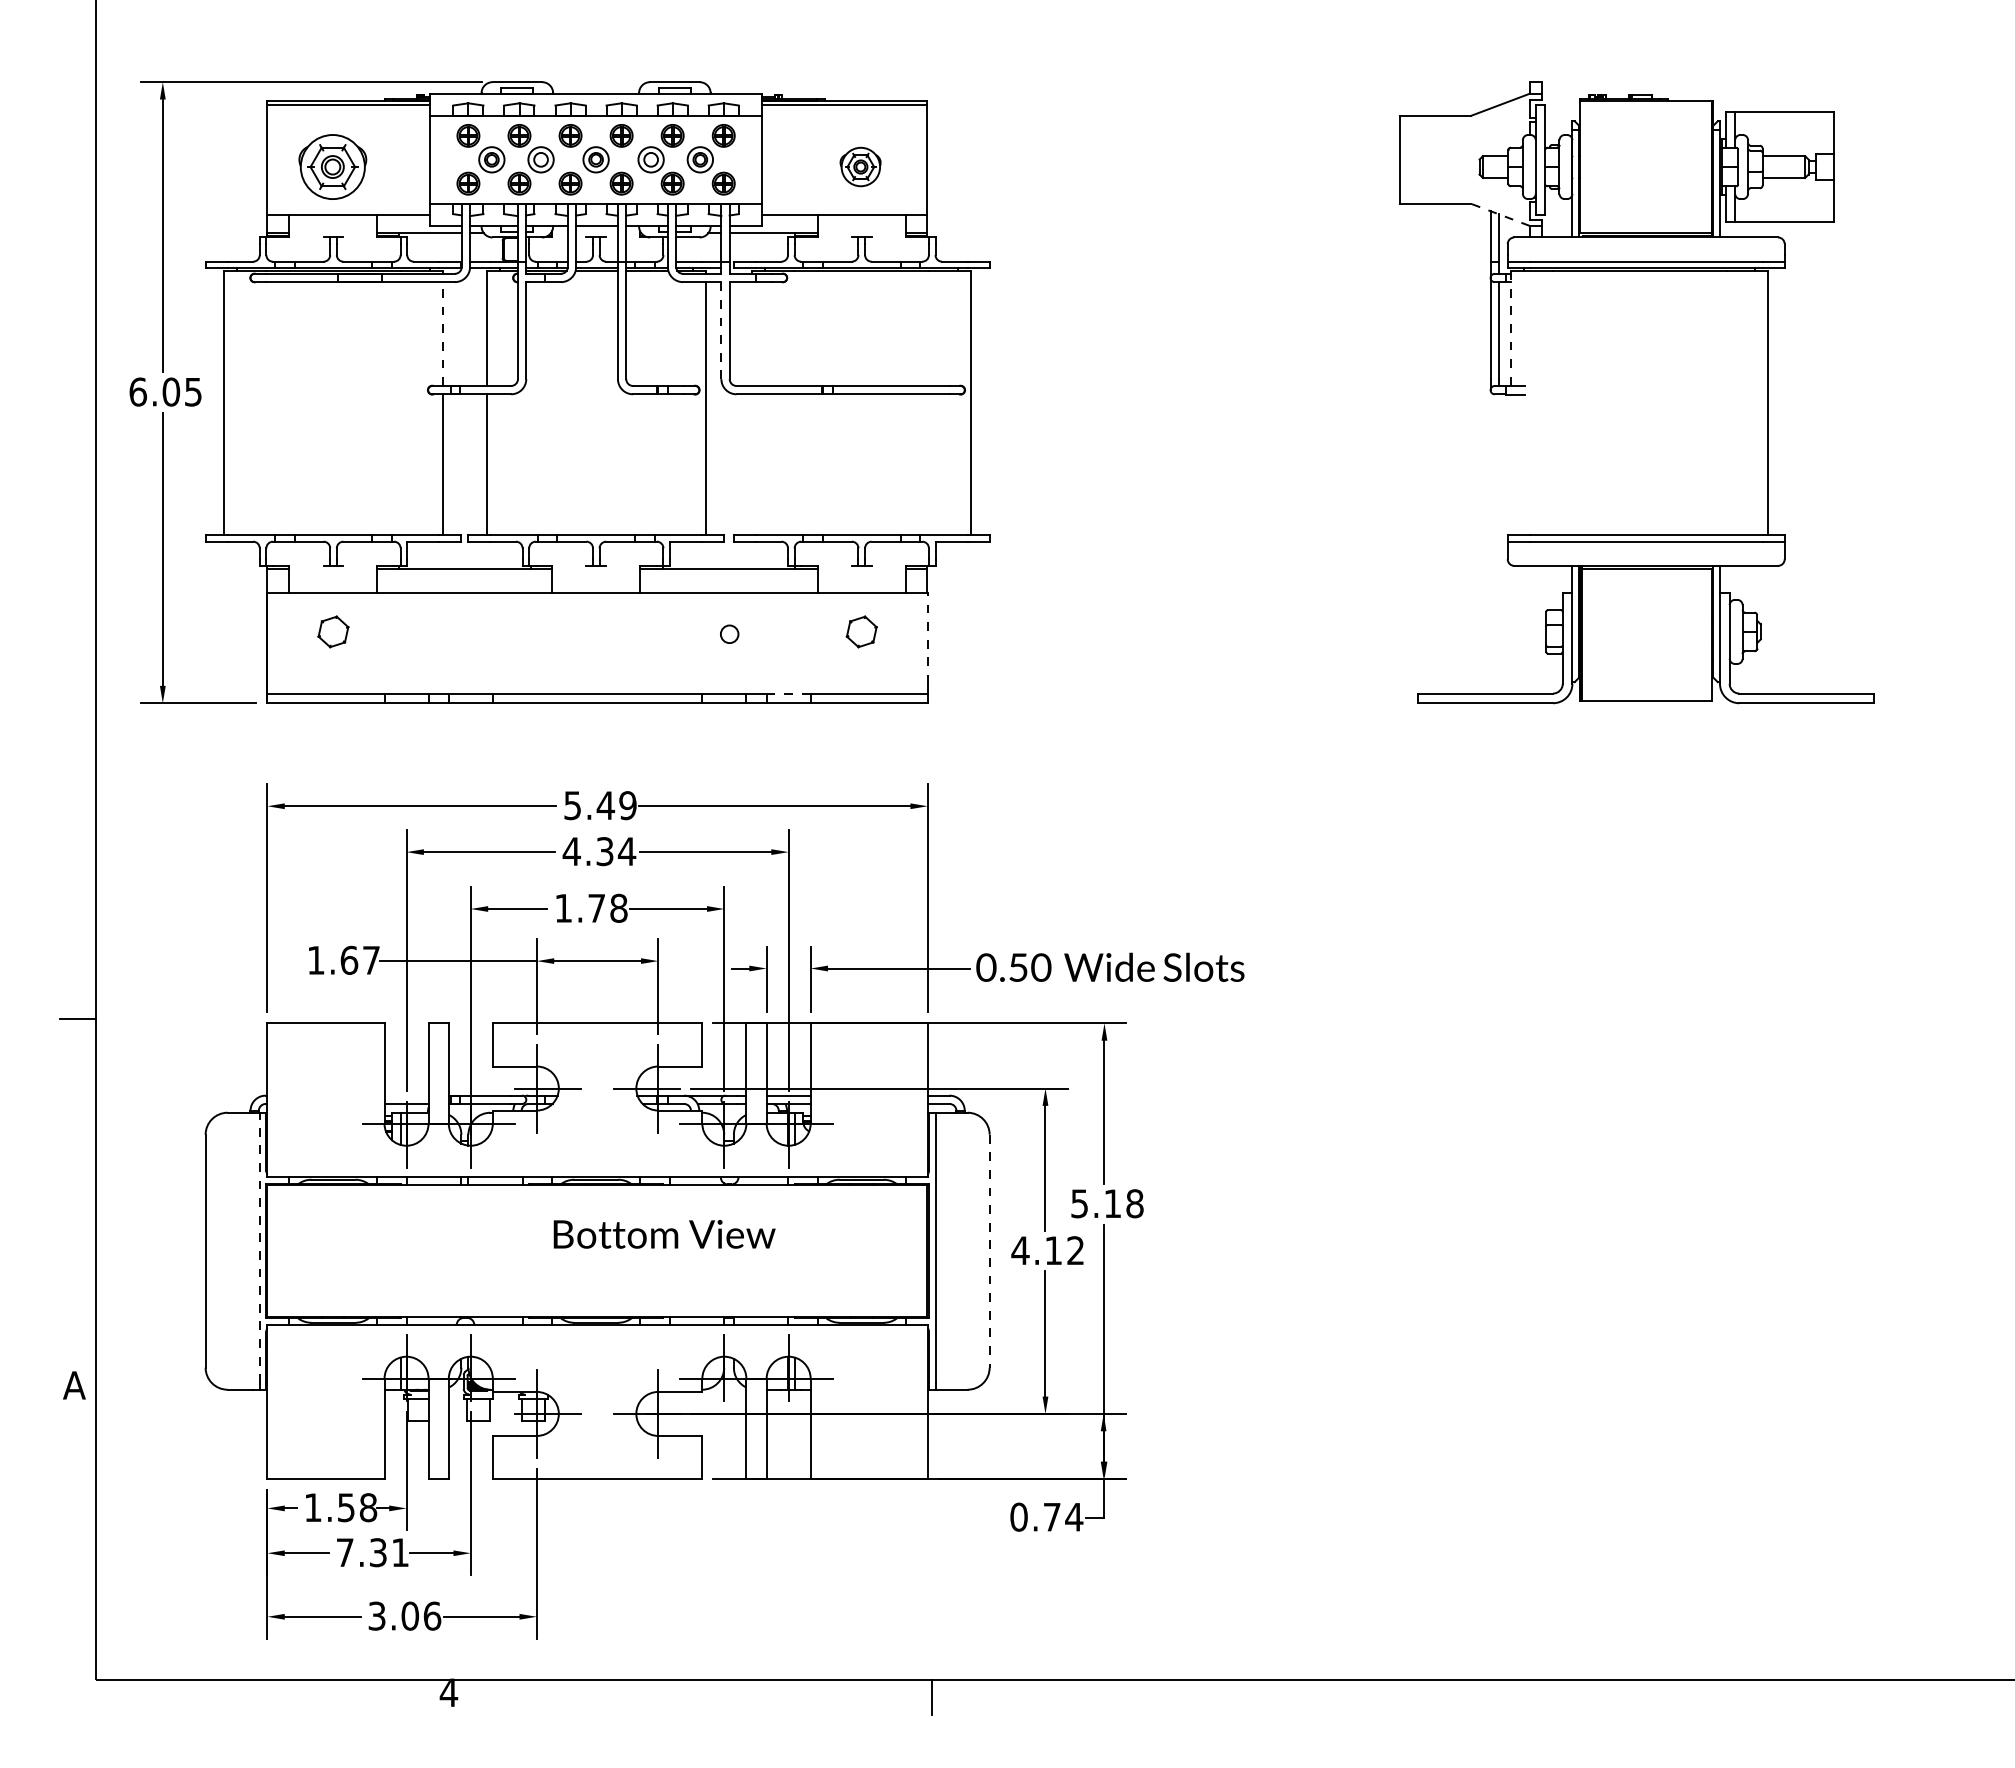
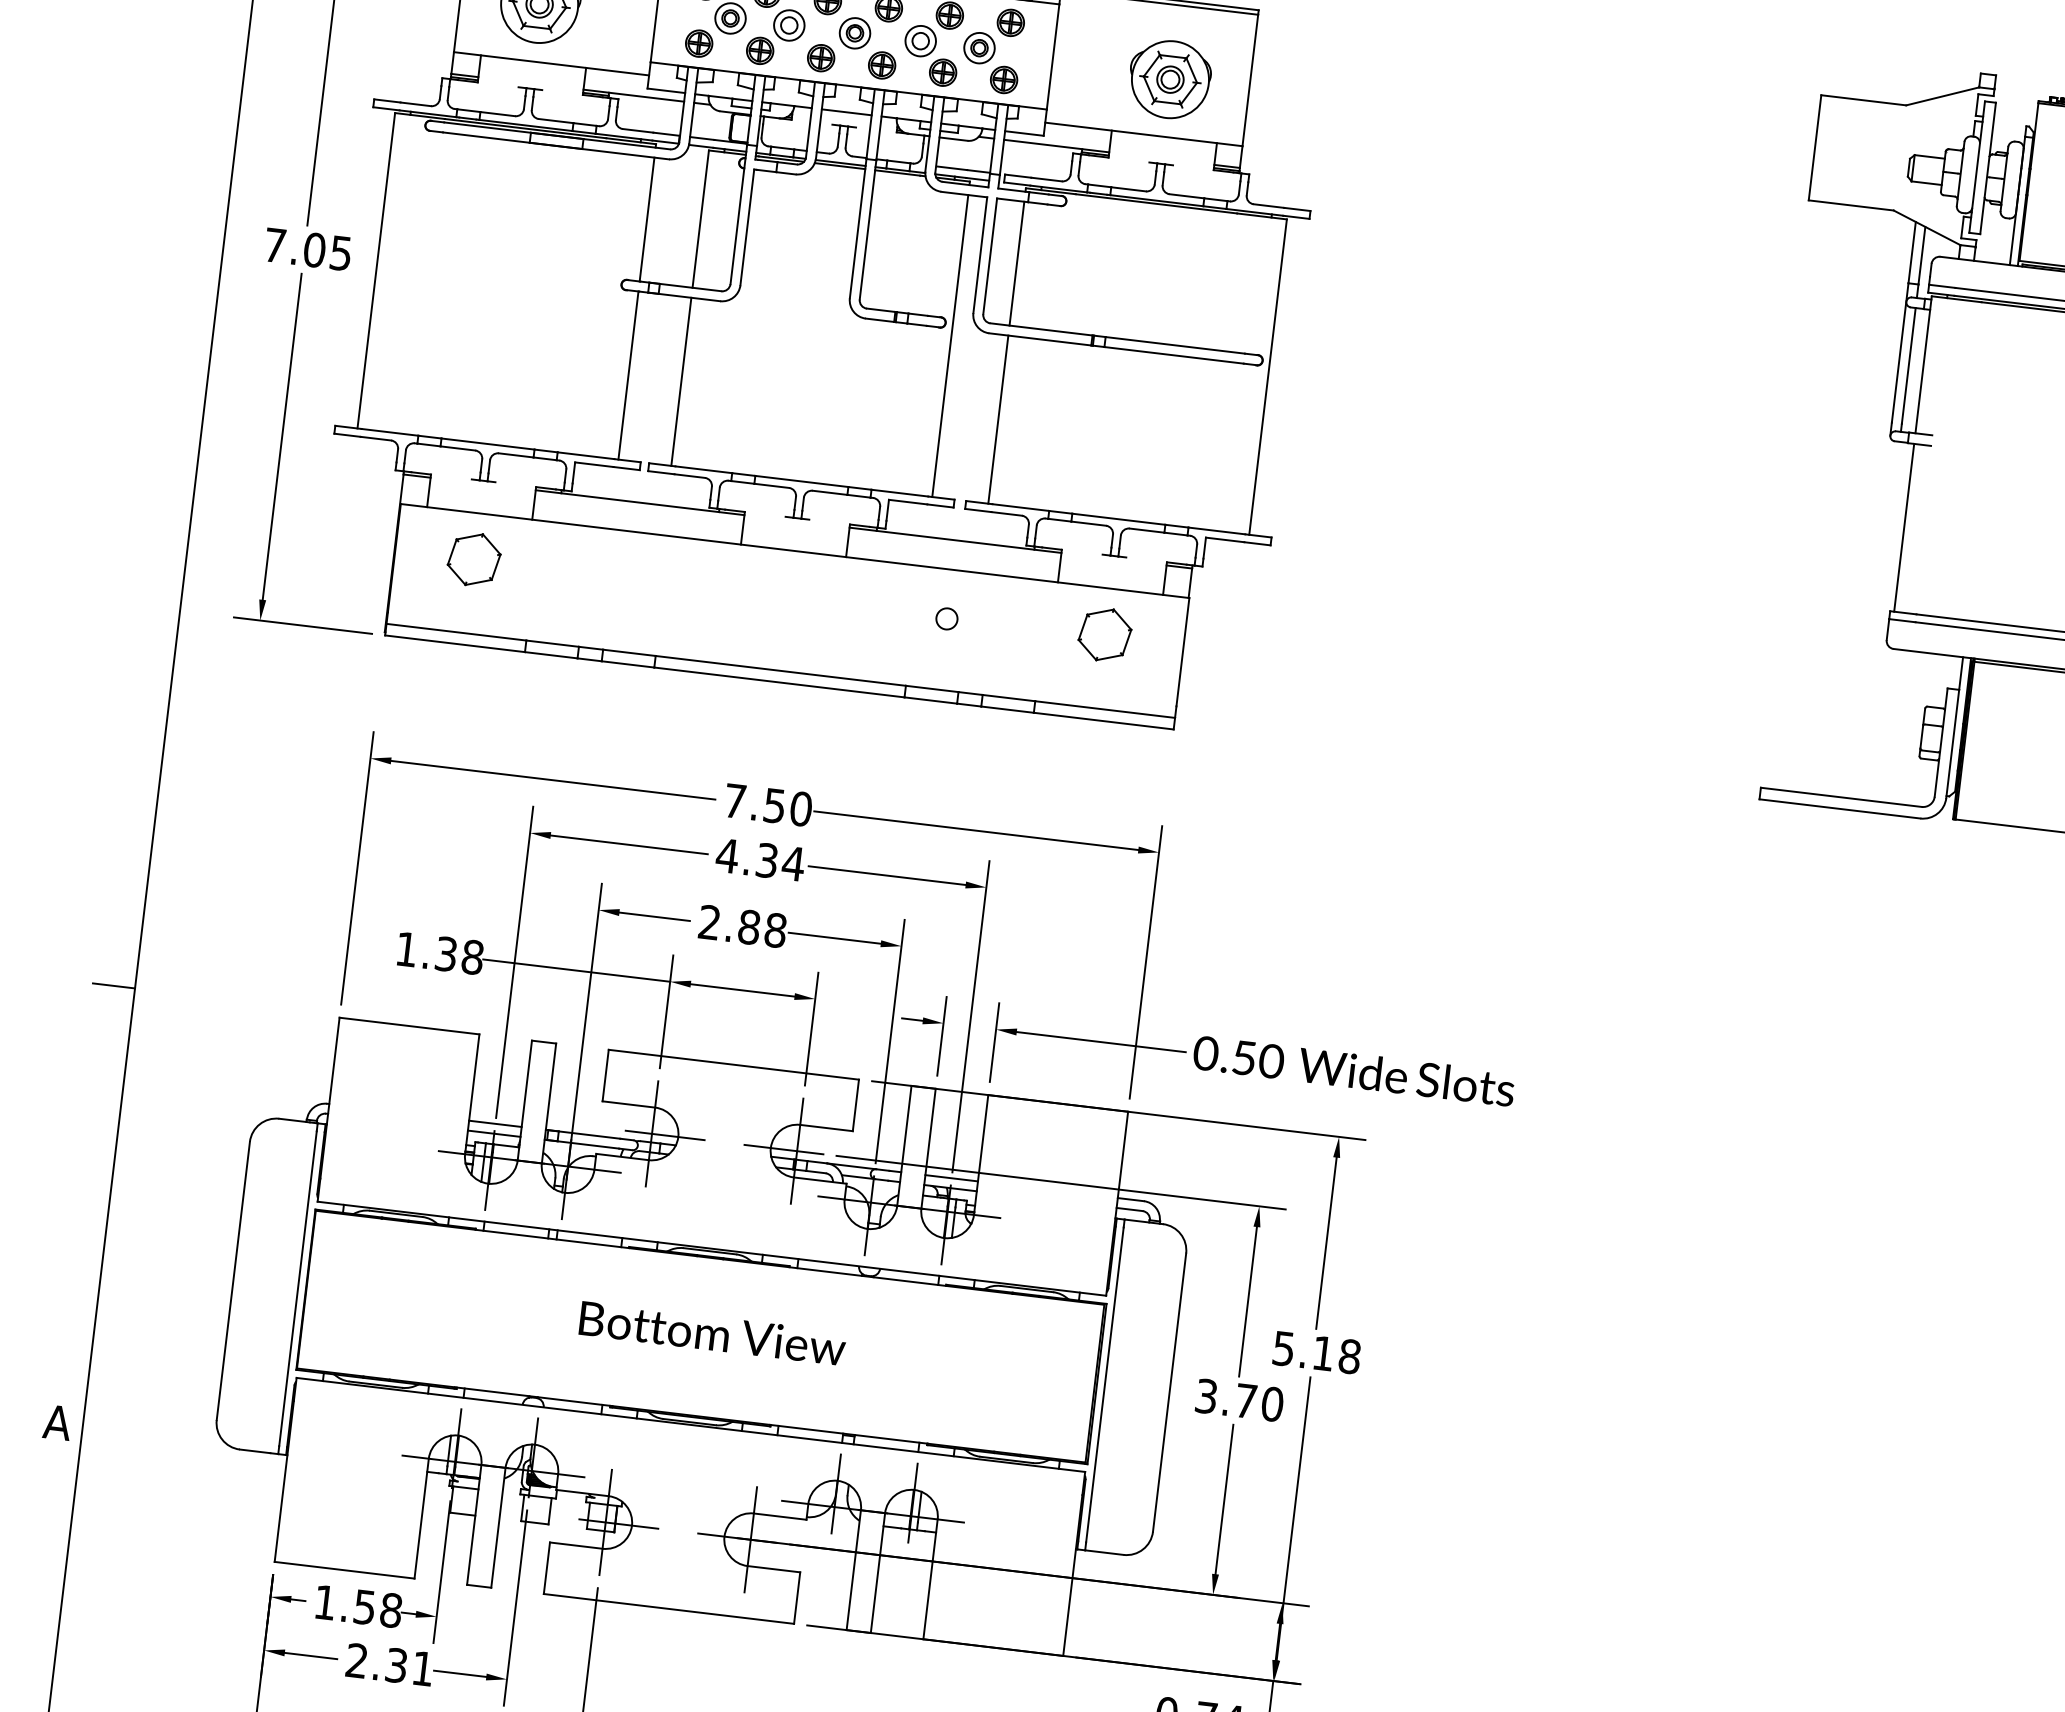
part: (860, 166) -> (1169, 78), size x1.67
line: (1499, 214) -> (1926, 227), dashed -> solid
line: (1511, 327) -> (1924, 363), dashed -> solid
line: (721, 330) -> (980, 254), dashed -> solid
line: (752, 333) -> (1017, 262), added
line: (442, 334) -> (646, 220), dashed -> solid
text: (138, 391) -> (275, 244), 6.05 -> 7.05
line: (752, 464) -> (998, 419), added
line: (1511, 464) -> (1904, 527), added
part: (333, 631) -> (474, 559), size x1.43
part: (861, 631) -> (1104, 634), size x1.43
line: (927, 638) -> (1182, 652), dashed -> solid
line: (789, 693) -> (1009, 698), dashed -> solid
text: (600, 805) -> (768, 804), 5.49 -> 7.50
text: (580, 907) -> (729, 923), 1.78 -> 2.88
text: (360, 959) -> (459, 954), 1.67 -> 1.38
line: (406, 1095) -> (495, 1123), added
text: (664, 1234) -> (712, 1333), moved
text: (1047, 1250) -> (1238, 1400), 4.12 -> 3.70
line: (259, 1251) -> (297, 1289), dashed -> solid
line: (989, 1251) -> (1169, 1392), dashed -> solid
text: (344, 1552) -> (356, 1660), 7.31 -> 2.31

